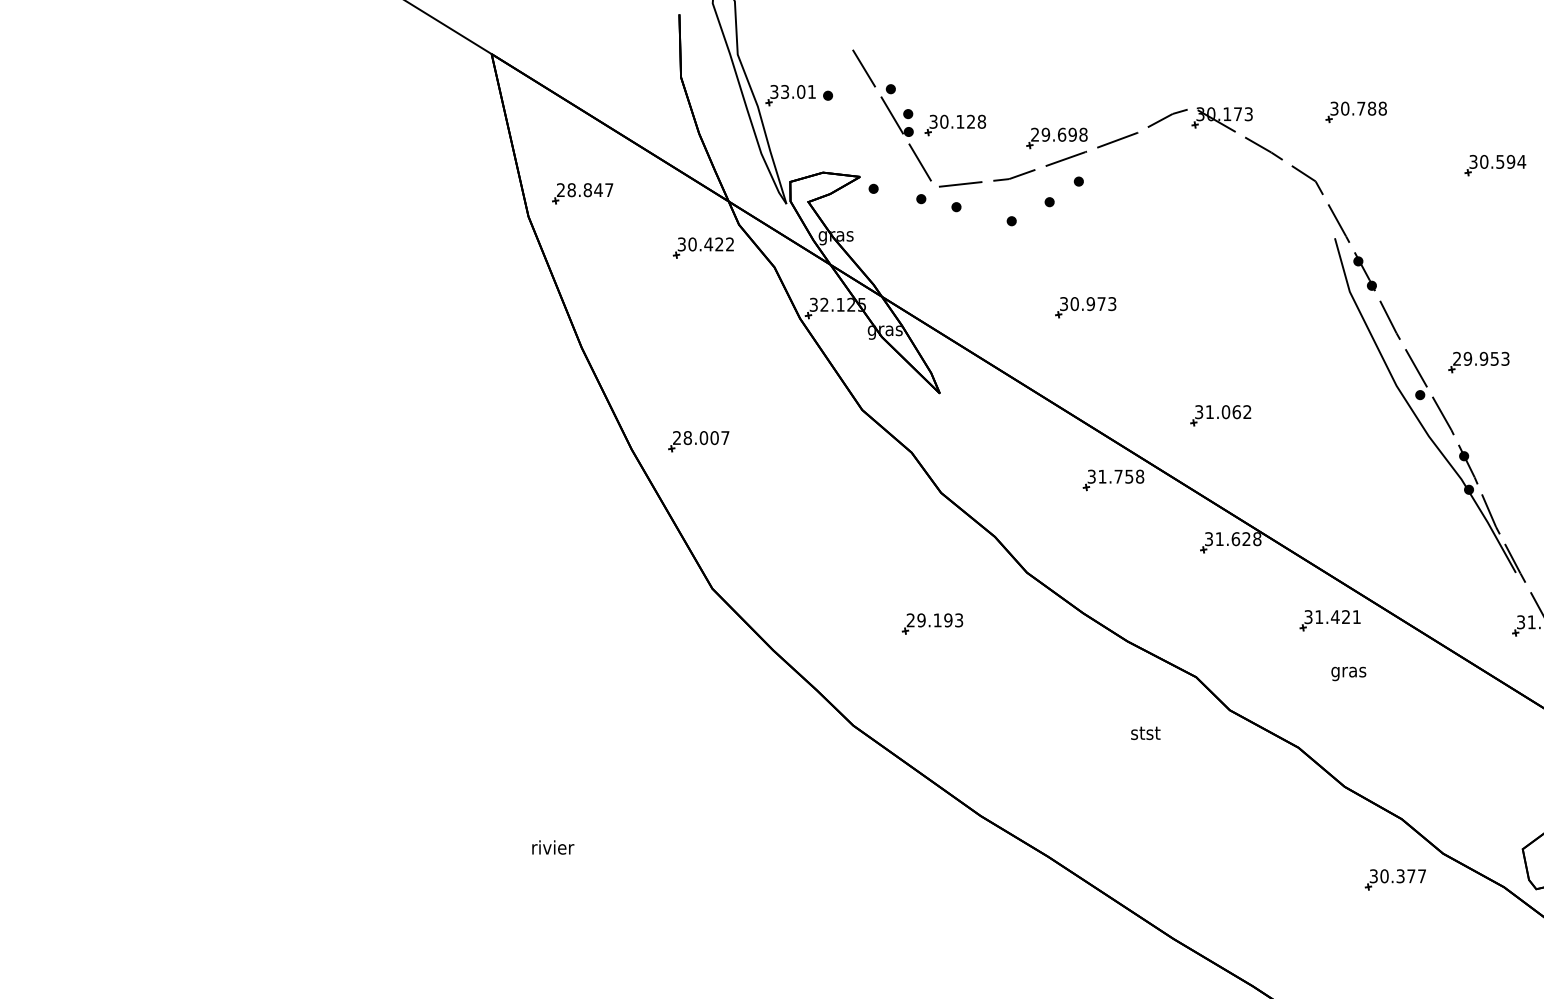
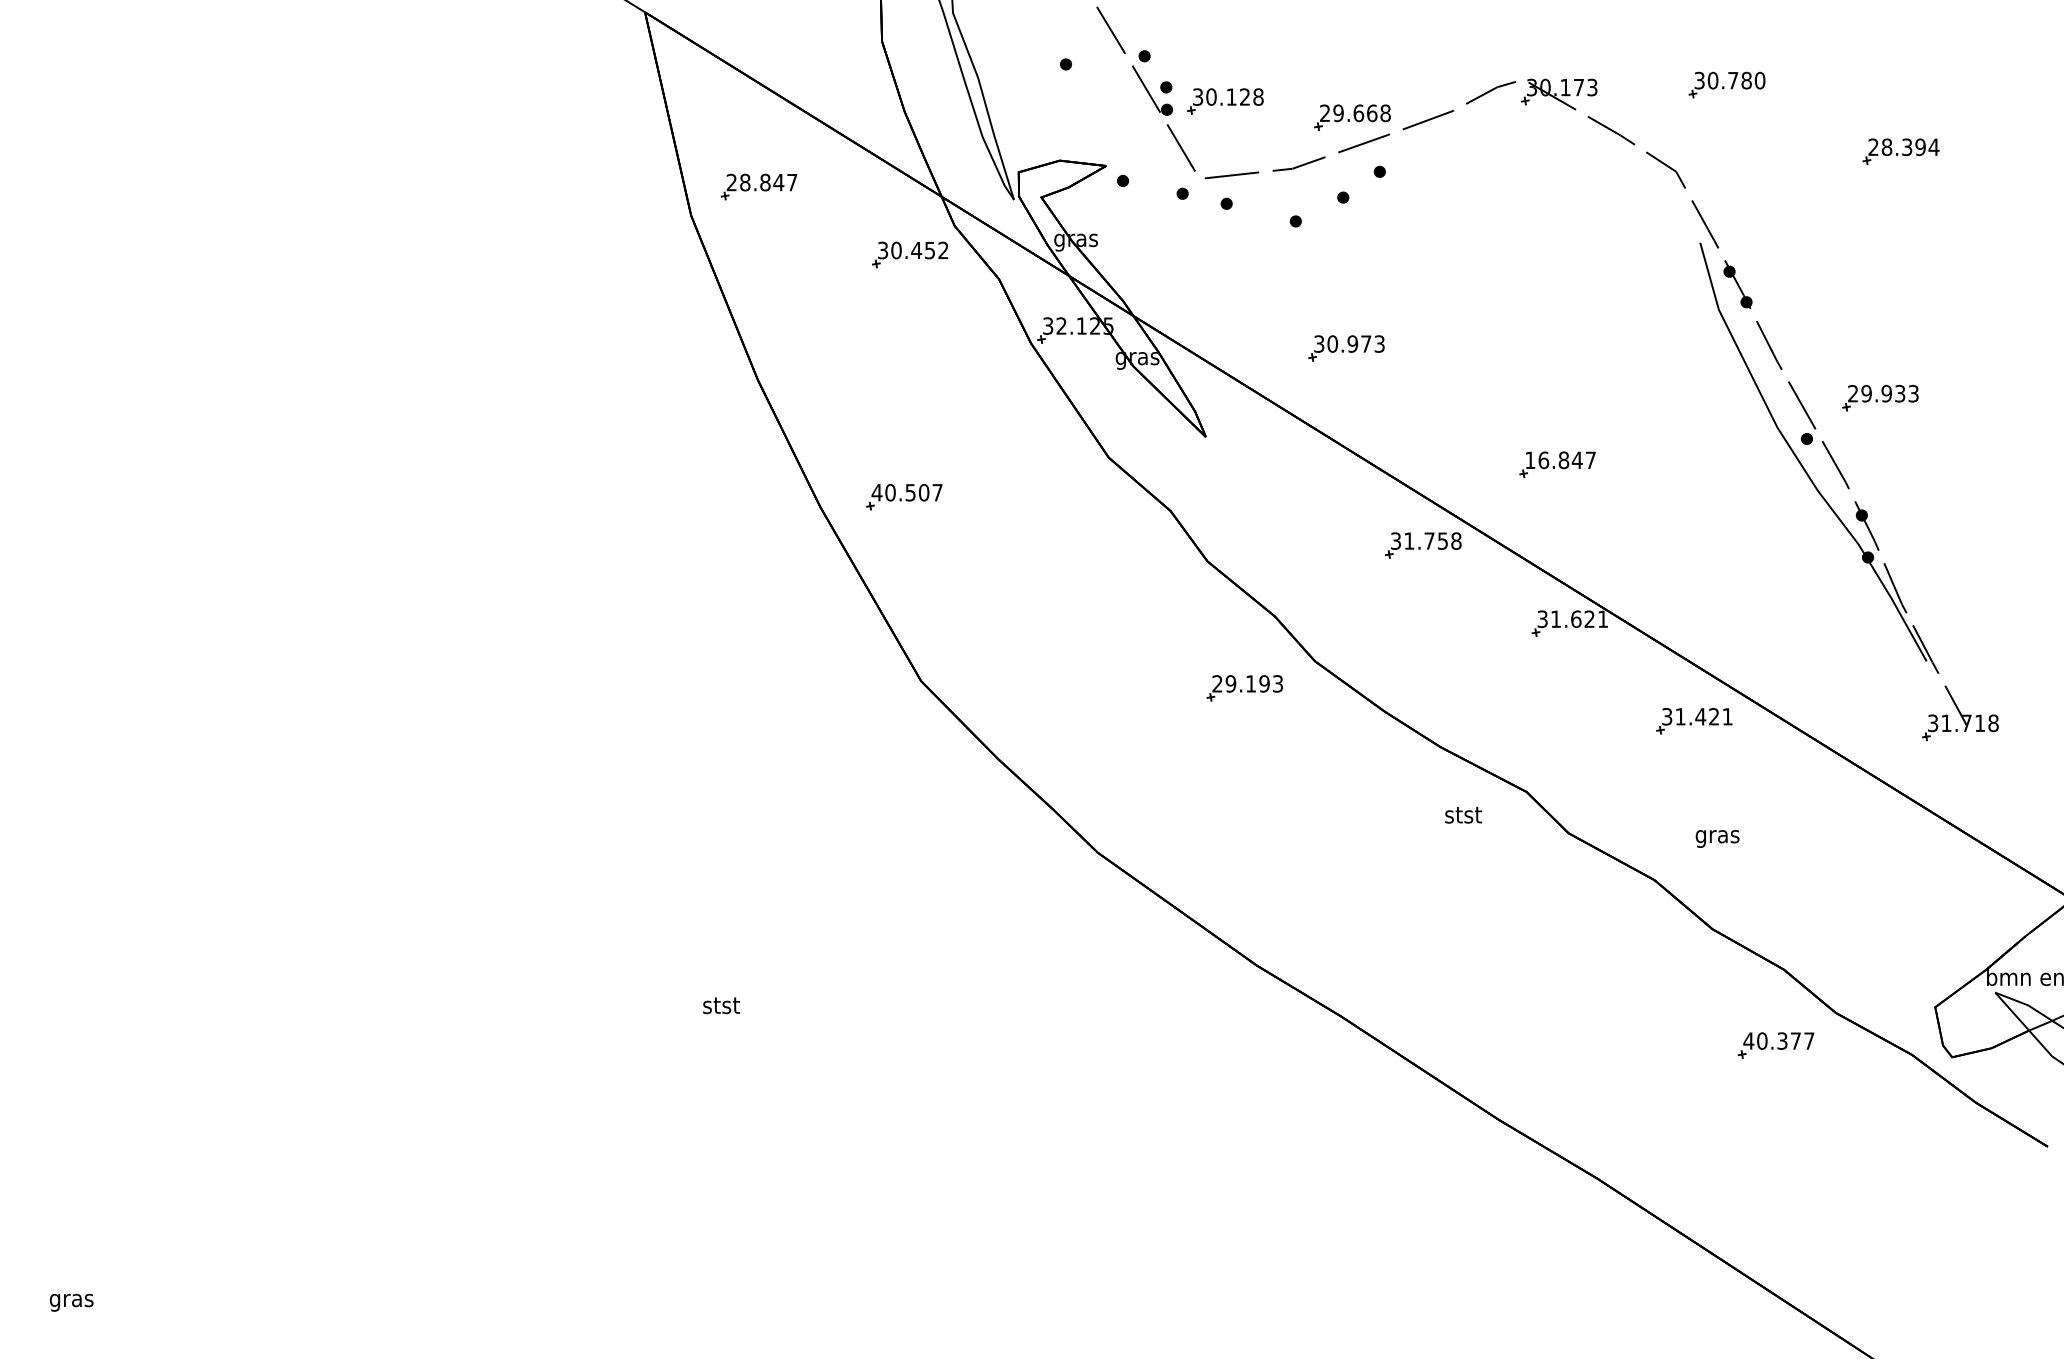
part: (790, 94) -> (1018, 63), removed
text: (1382, 108) -> (1759, 80), 30.788 -> 30.780
text: (1072, 134) -> (1371, 113), 29.698 -> 29.668
text: (1486, 162) -> (1890, 147), 30.594 -> 28.394
text: (718, 244) -> (929, 250), 30.422 -> 30.452
part: (1085, 307) -> (1346, 348), moved
text: (1494, 357) -> (1900, 392), 29.953 -> 29.933
text: (1223, 412) -> (1560, 460), 31.062 -> 16.847
text: (690, 437) -> (893, 492), 28.007 -> 40.507
text: (1257, 539) -> (1603, 619), 31.628 -> 31.621
part: (932, 624) -> (1244, 688), moved
text: (1348, 673) -> (1717, 838), moved
text: (1145, 733) -> (1463, 815), moved
text: (552, 847) -> (721, 1005), rivier -> stst
text: (1373, 875) -> (1748, 1040), 30.377 -> 40.377

